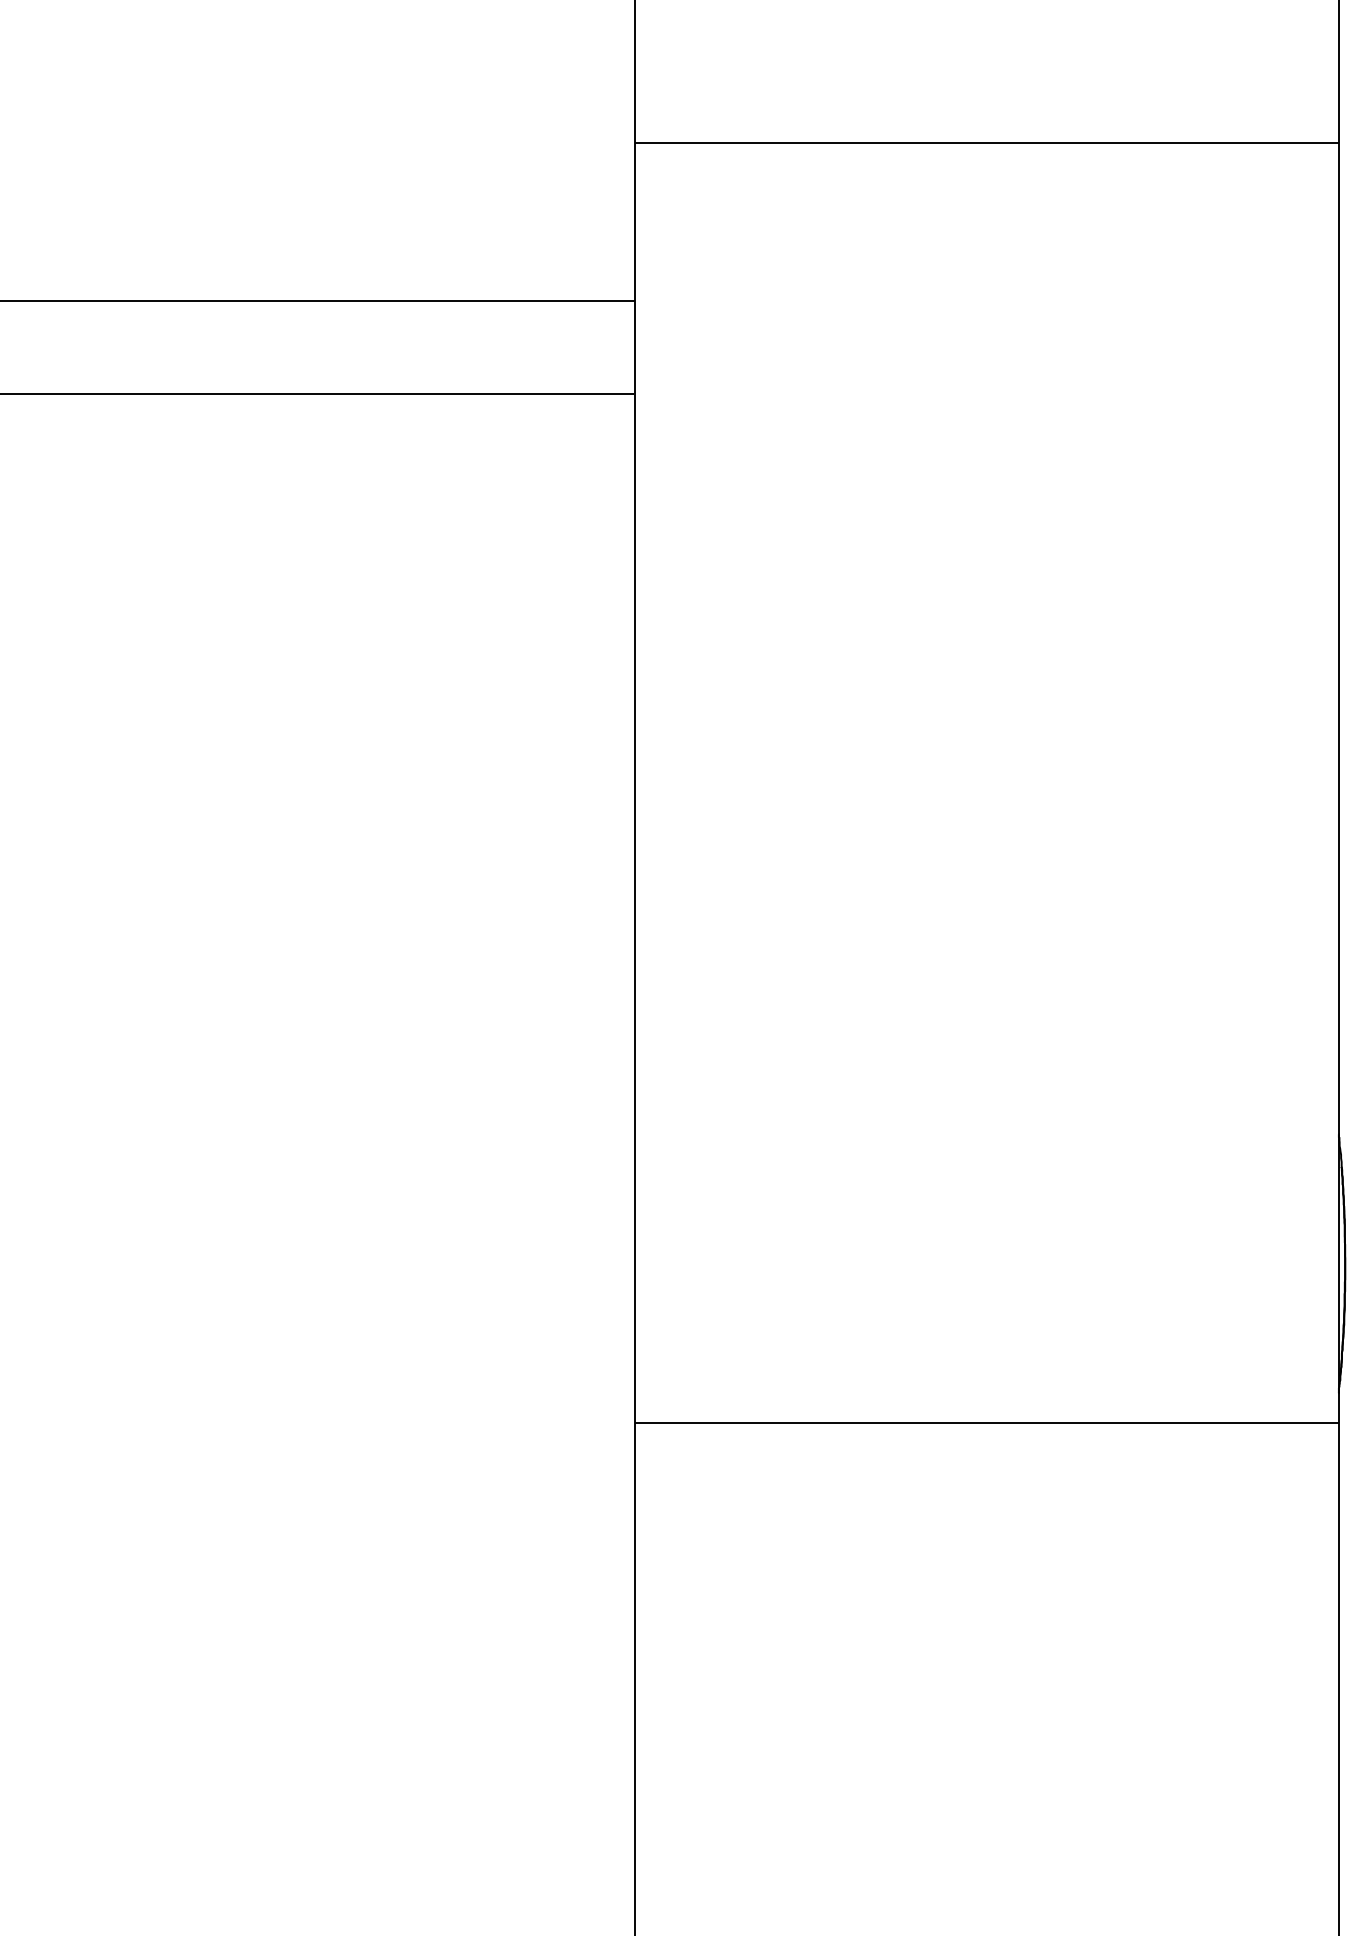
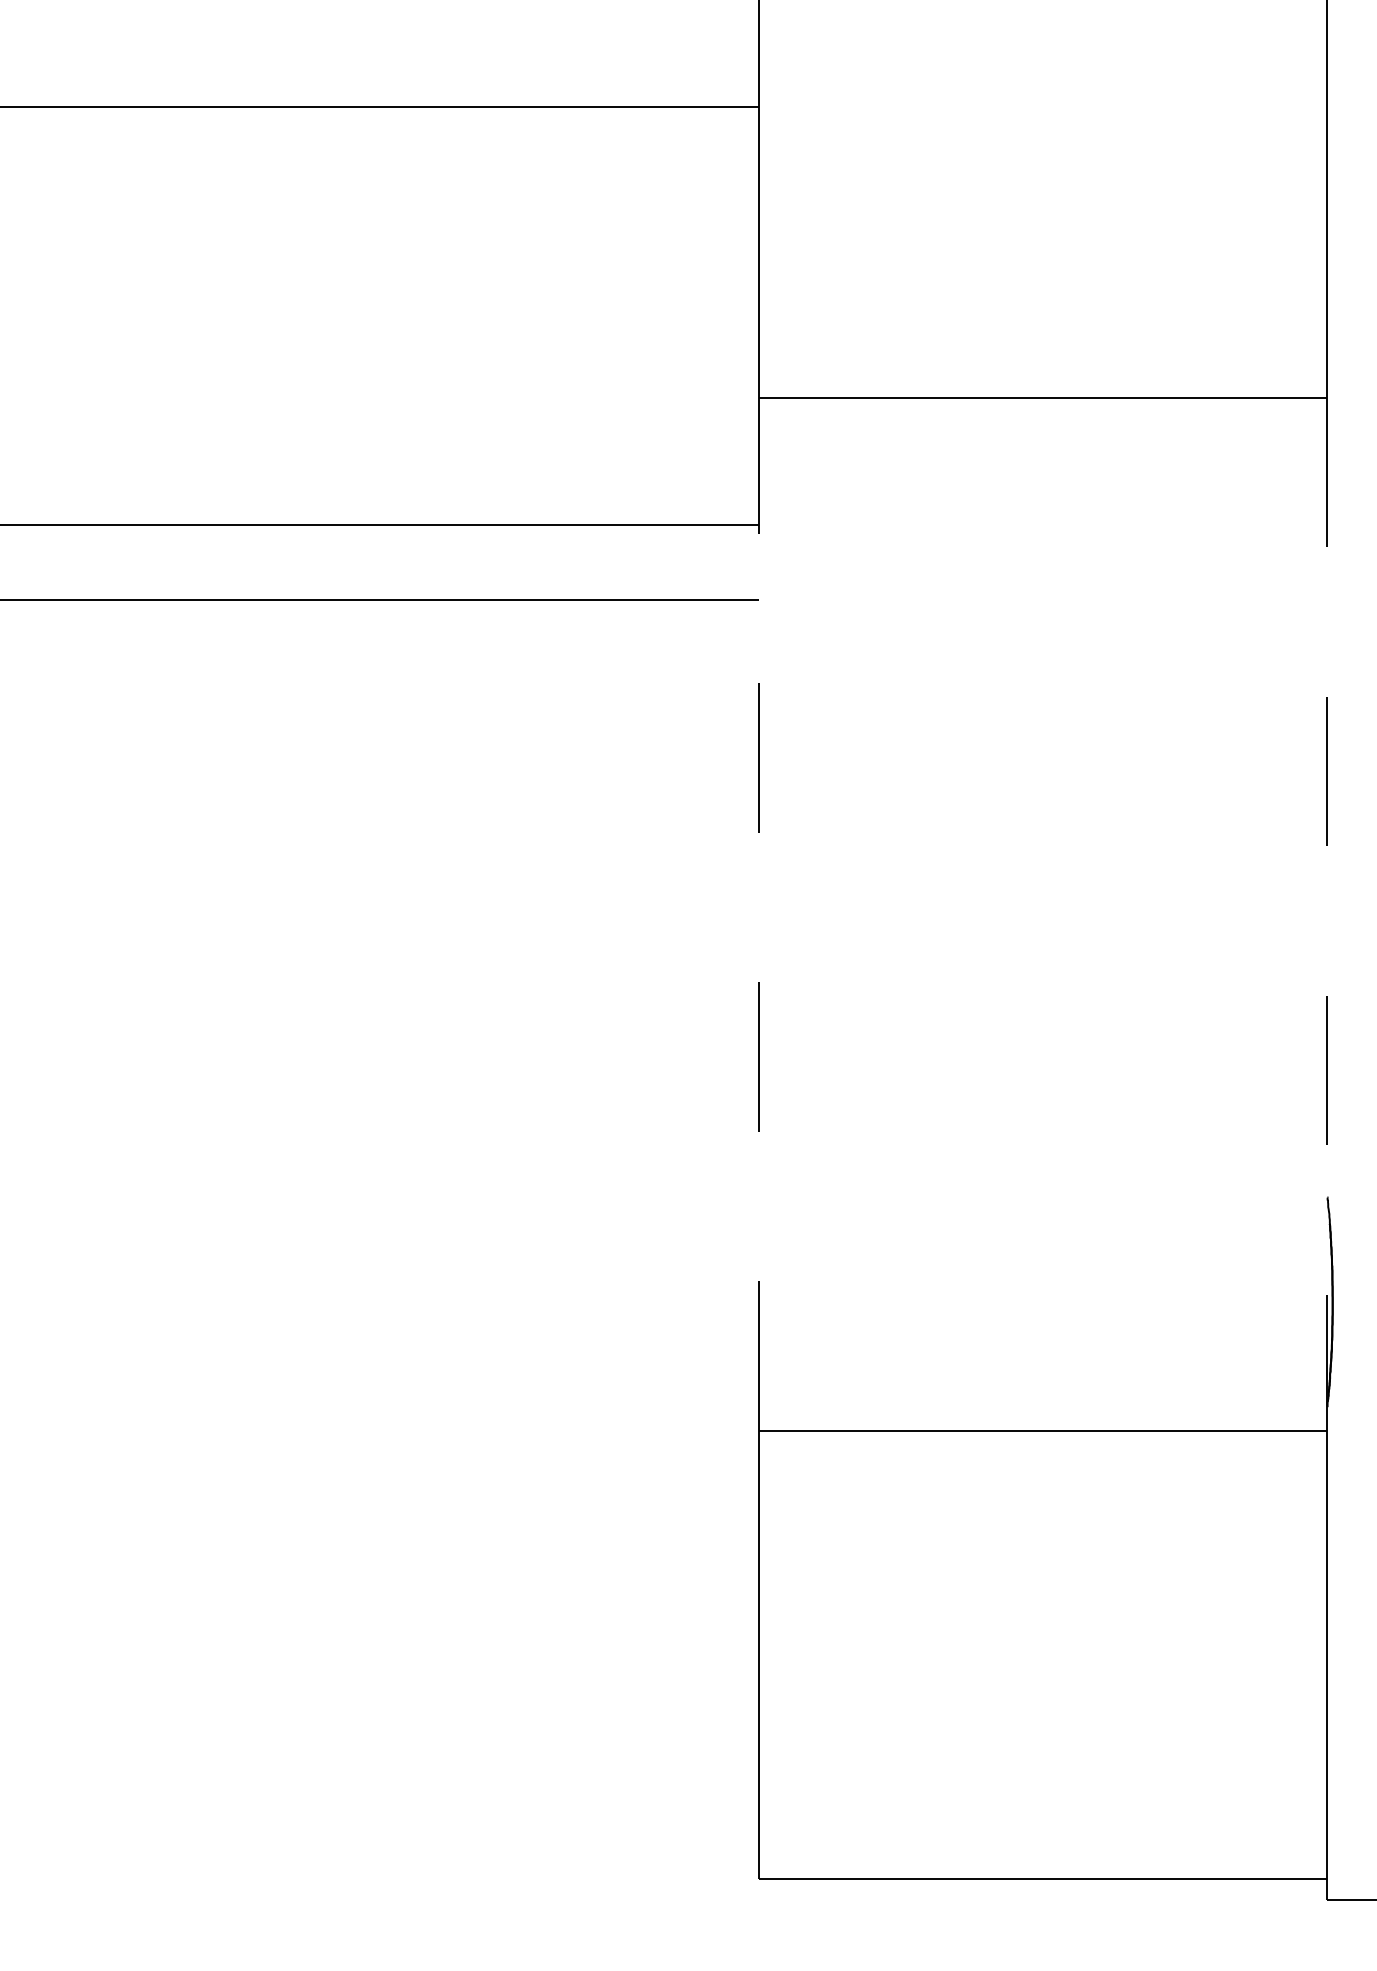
line: (634, 783) -> (759, 914), solid -> dashed
line: (1338, 783) -> (1327, 914), solid -> dashed

